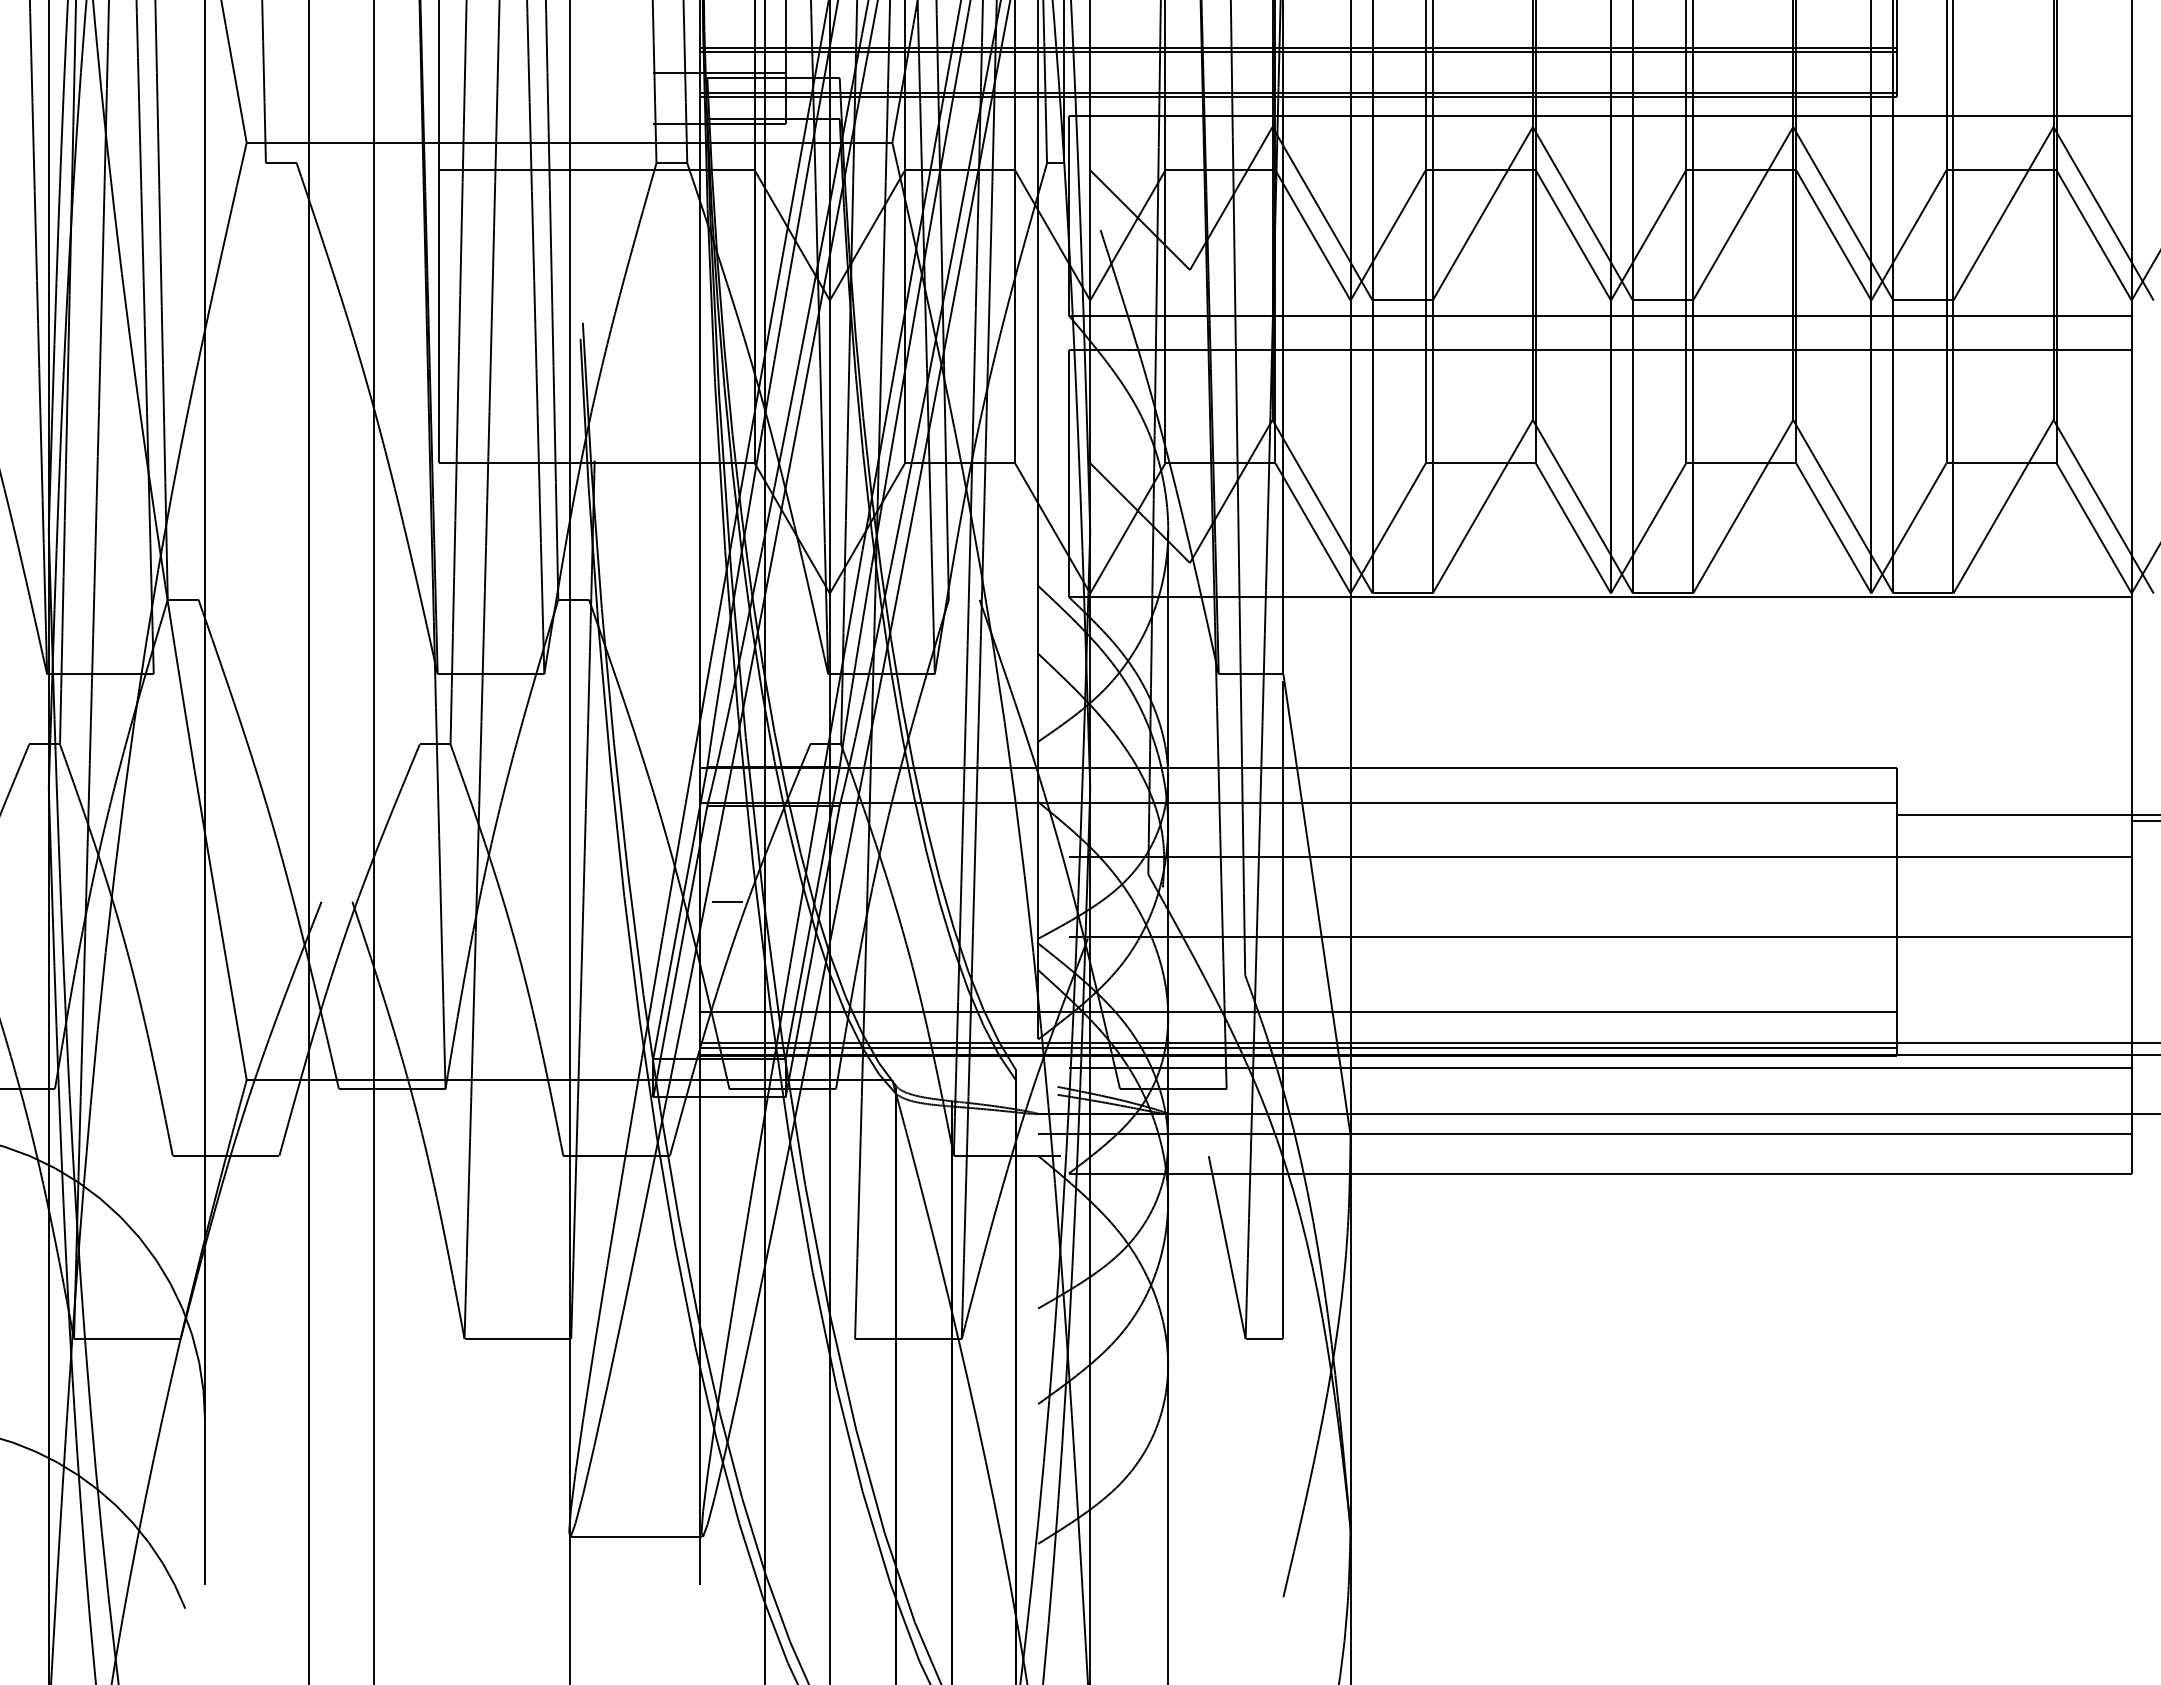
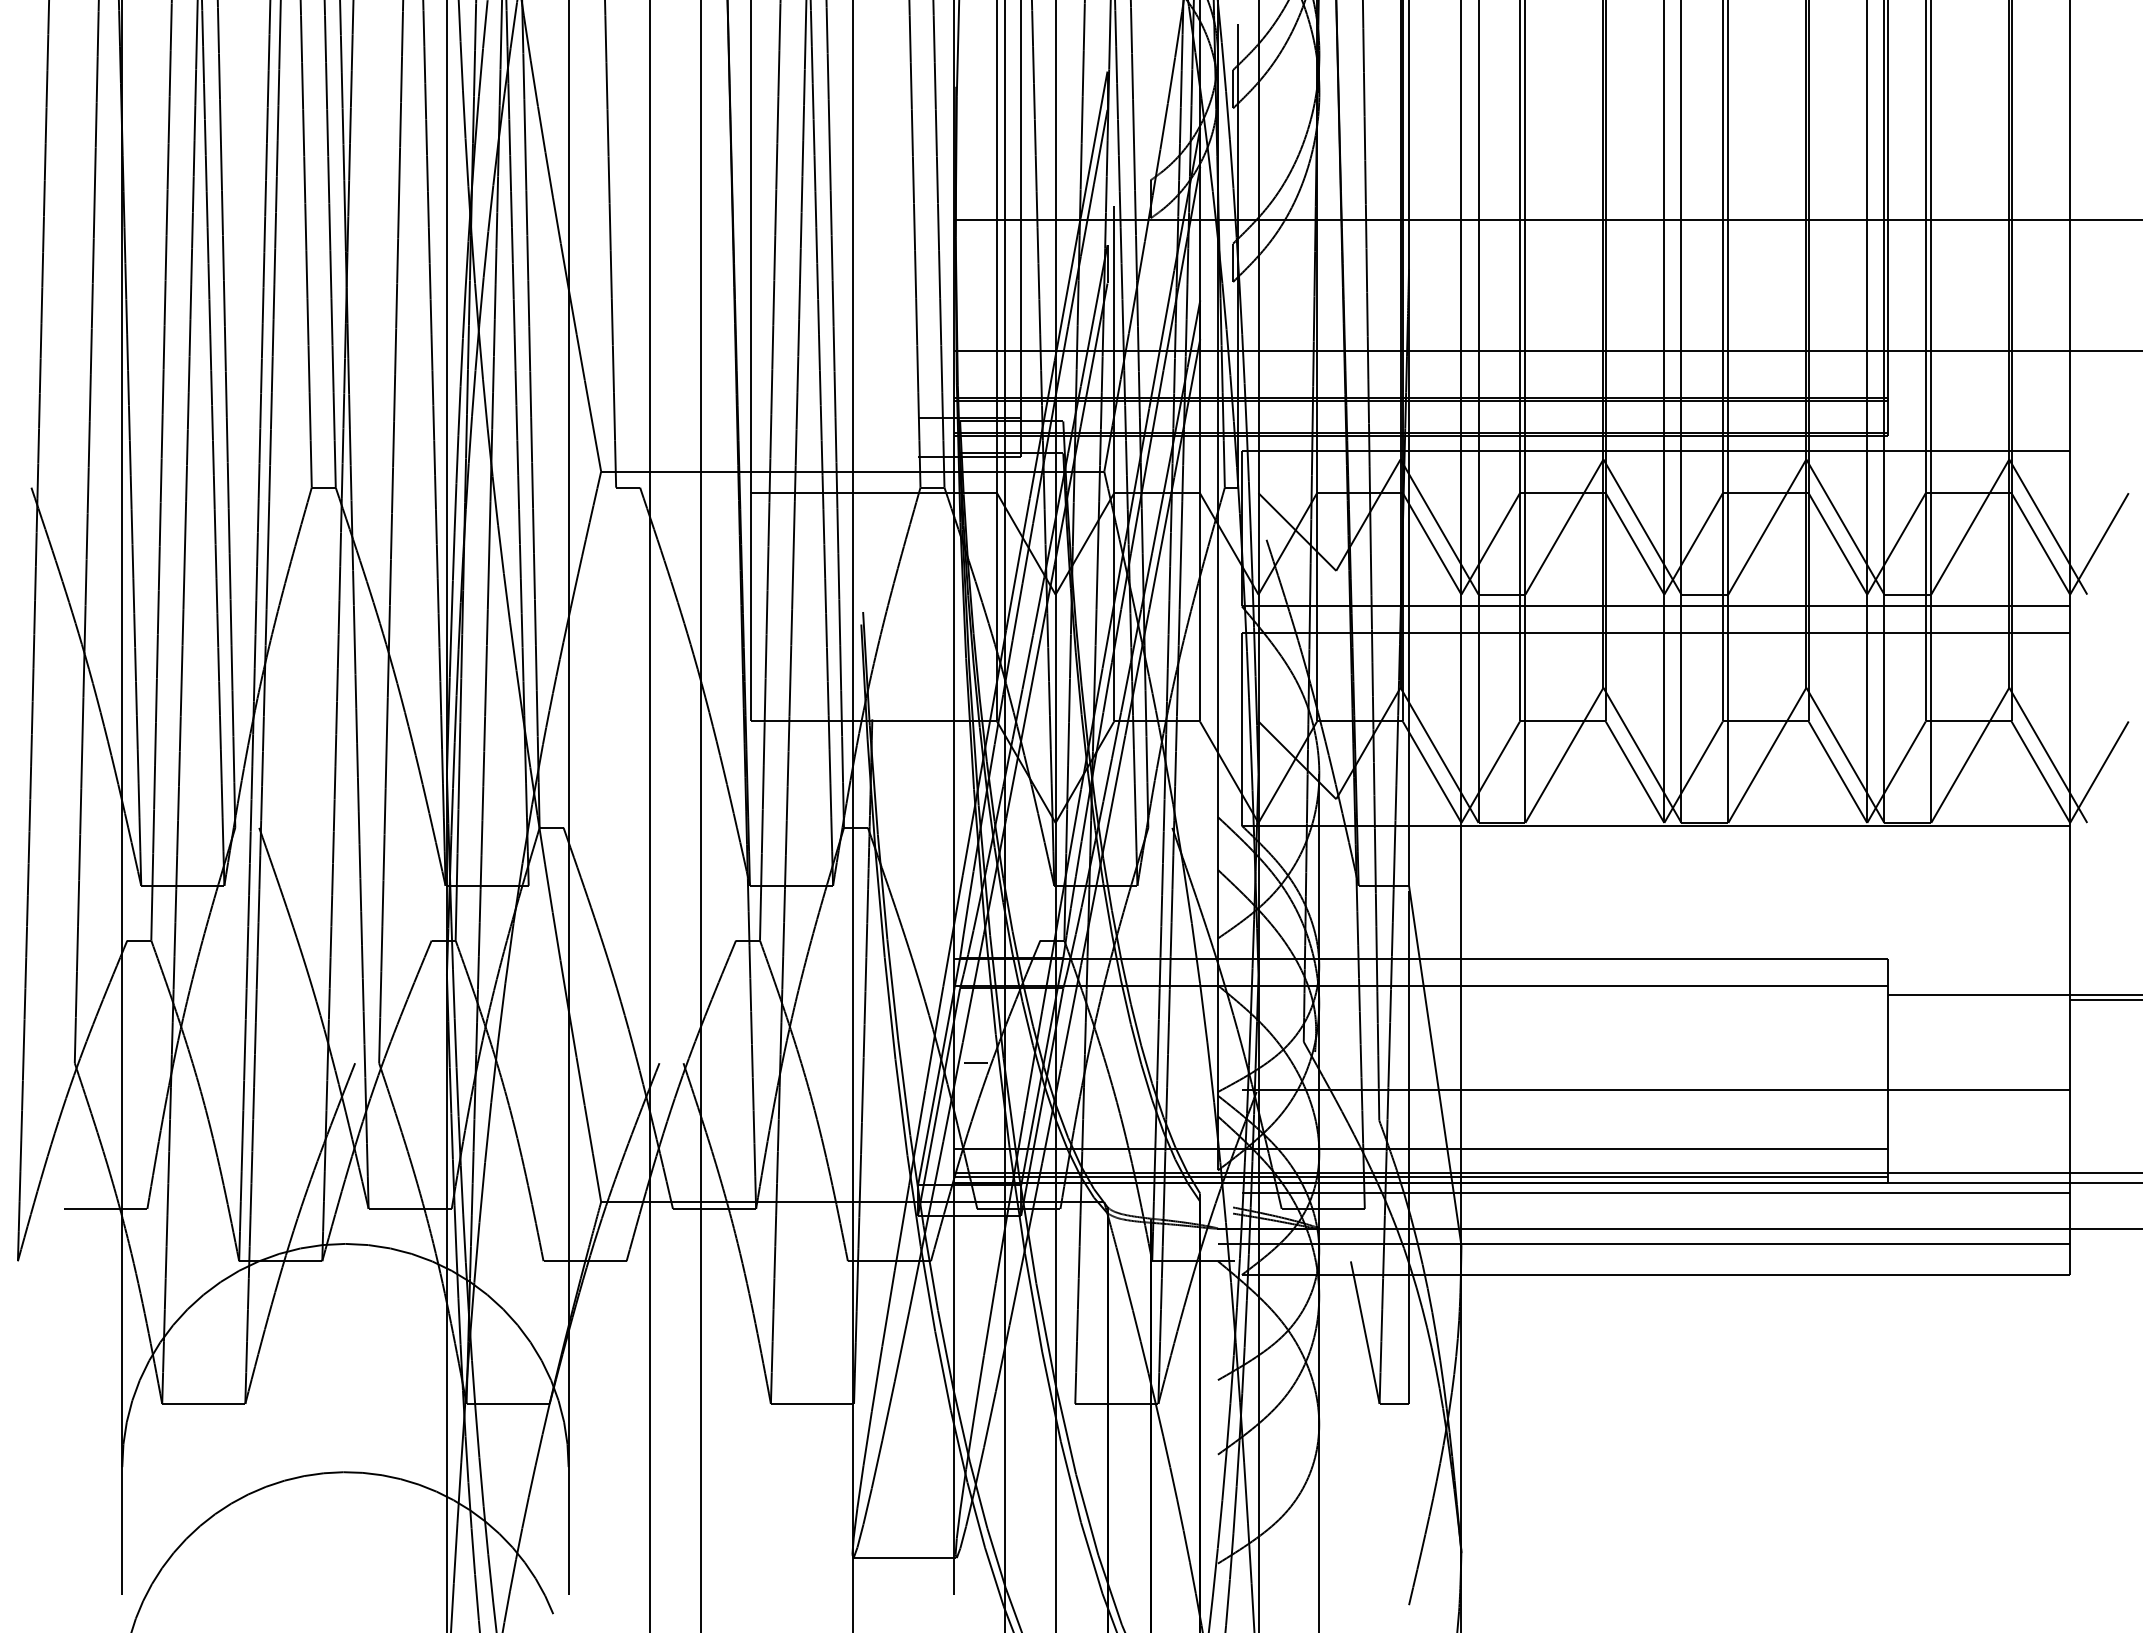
line: (1599, 857) -> (1655, 1028), removed

